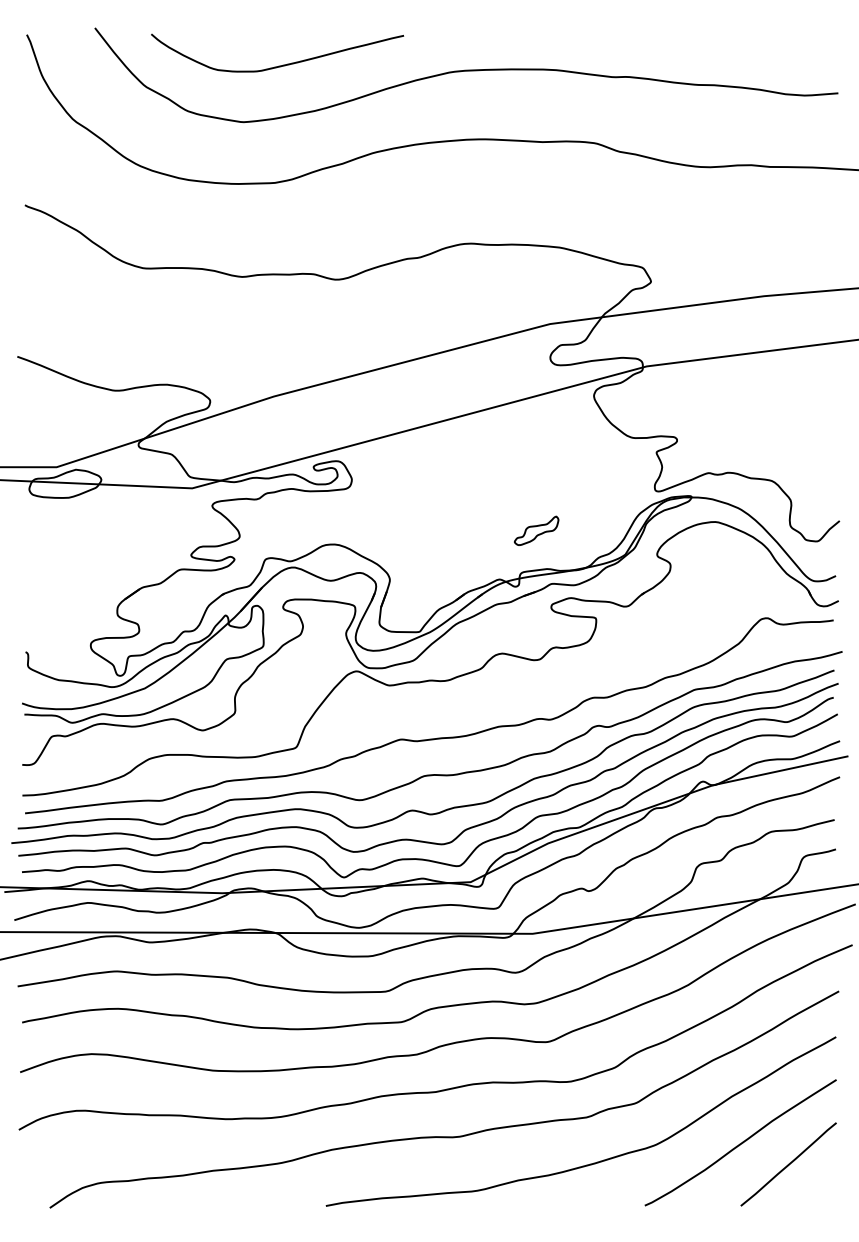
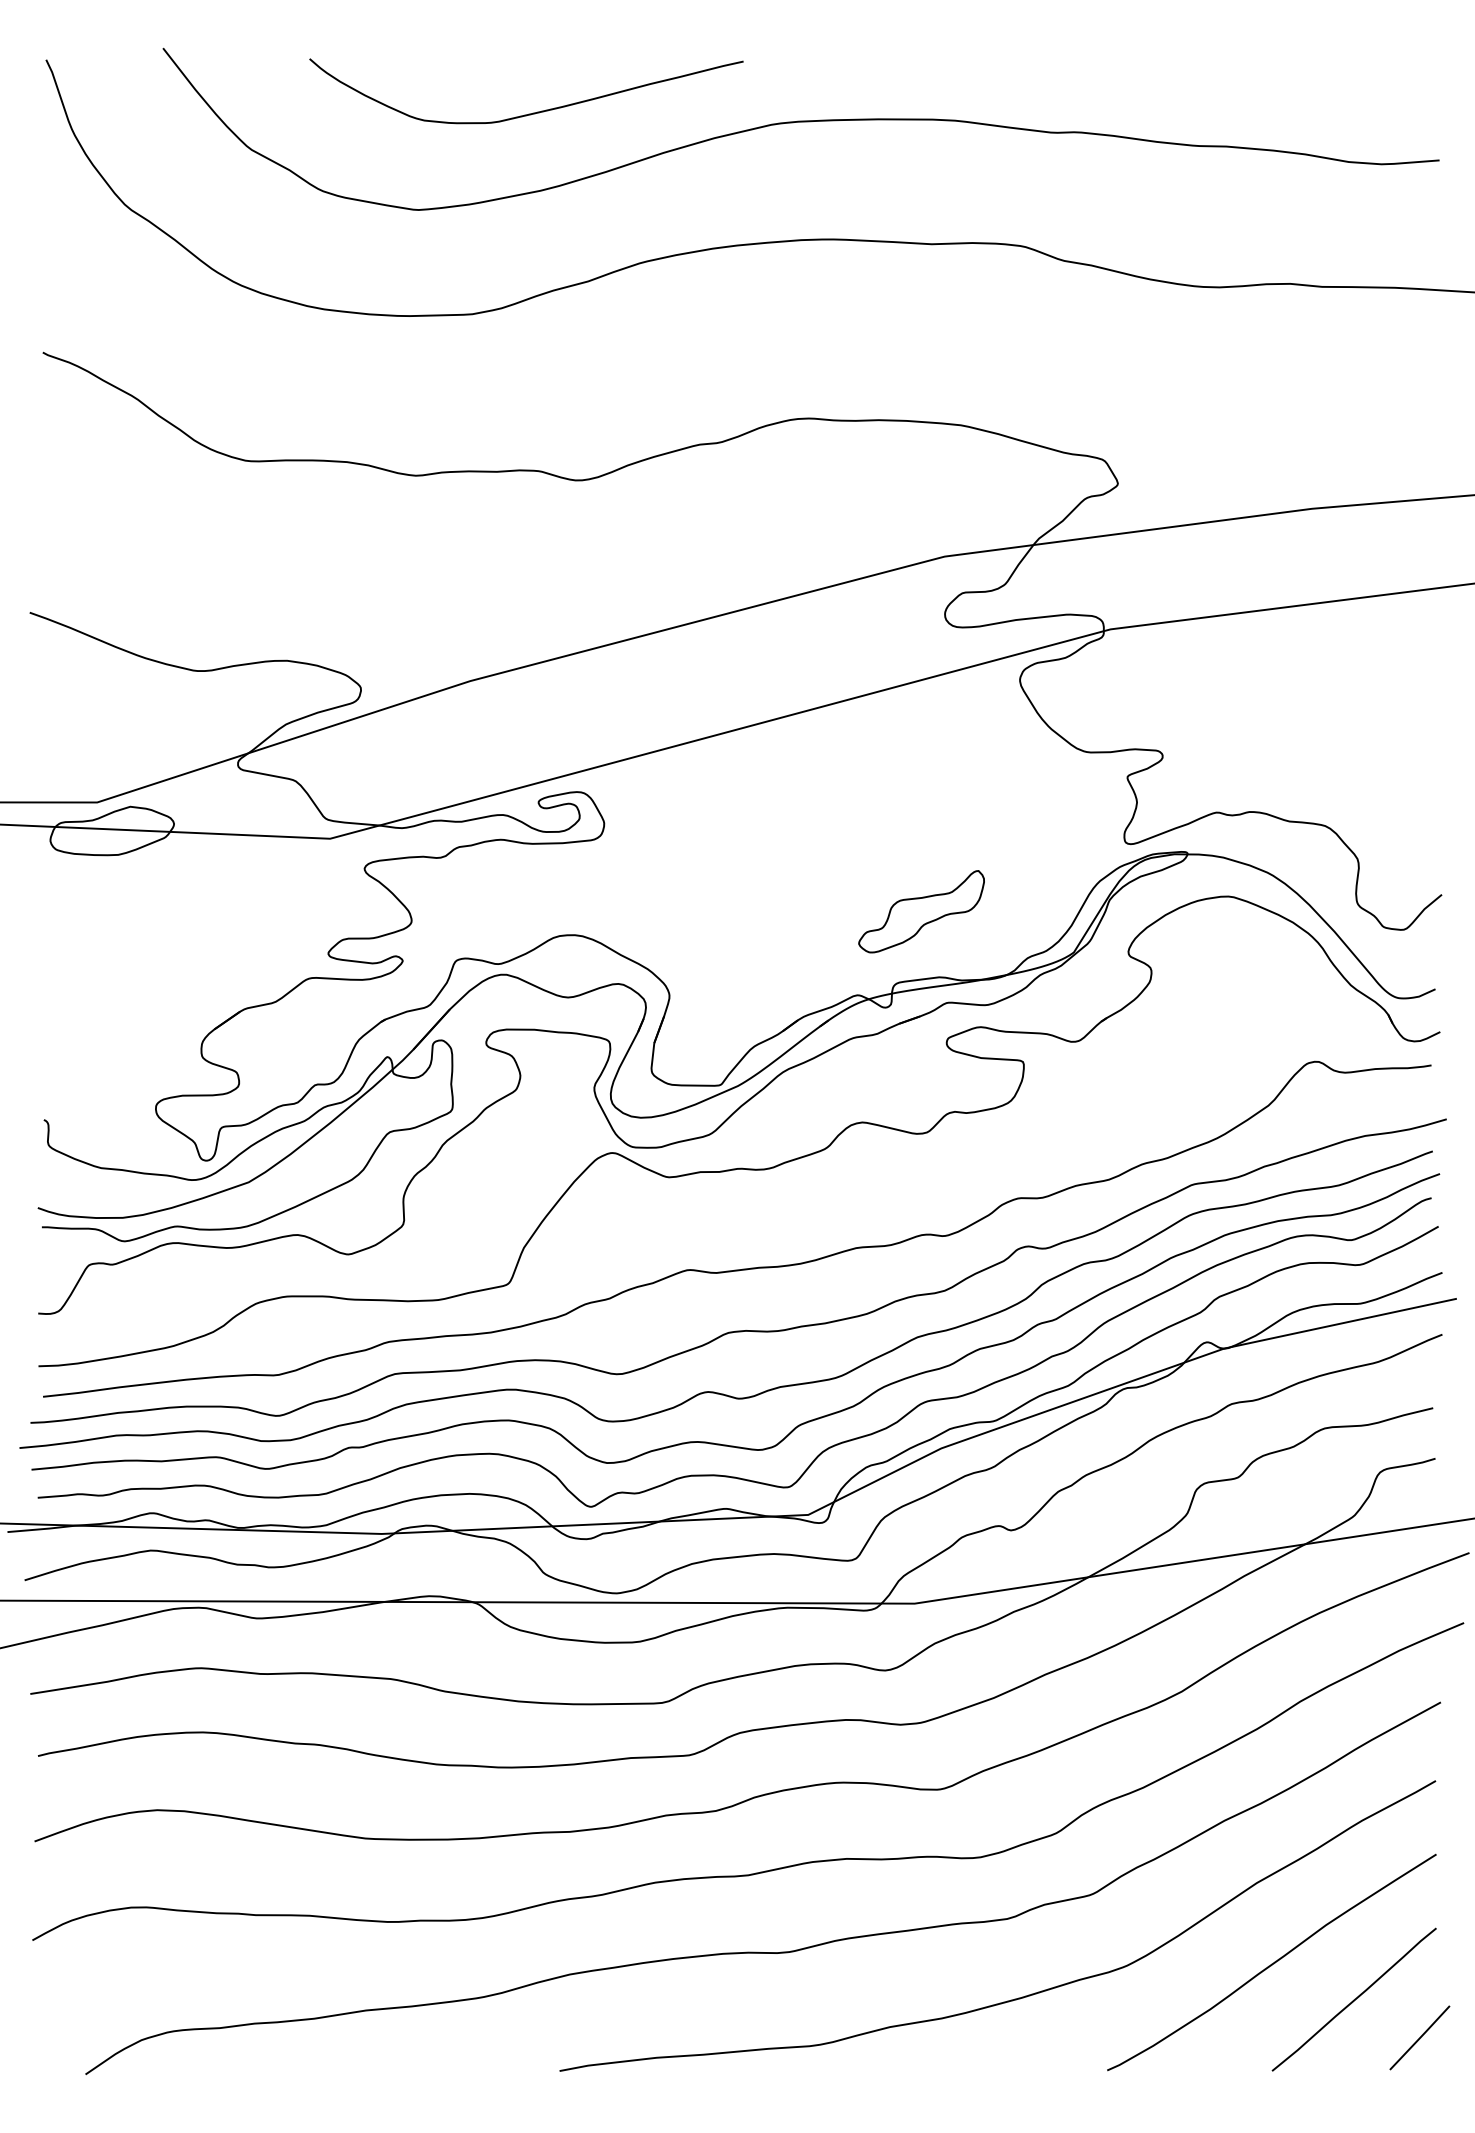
curve: (278, 65) -> (528, 112), moved
part: (536, 530) -> (921, 911), size x1.67
line: (826, 1186) -> (1419, 2037), added

